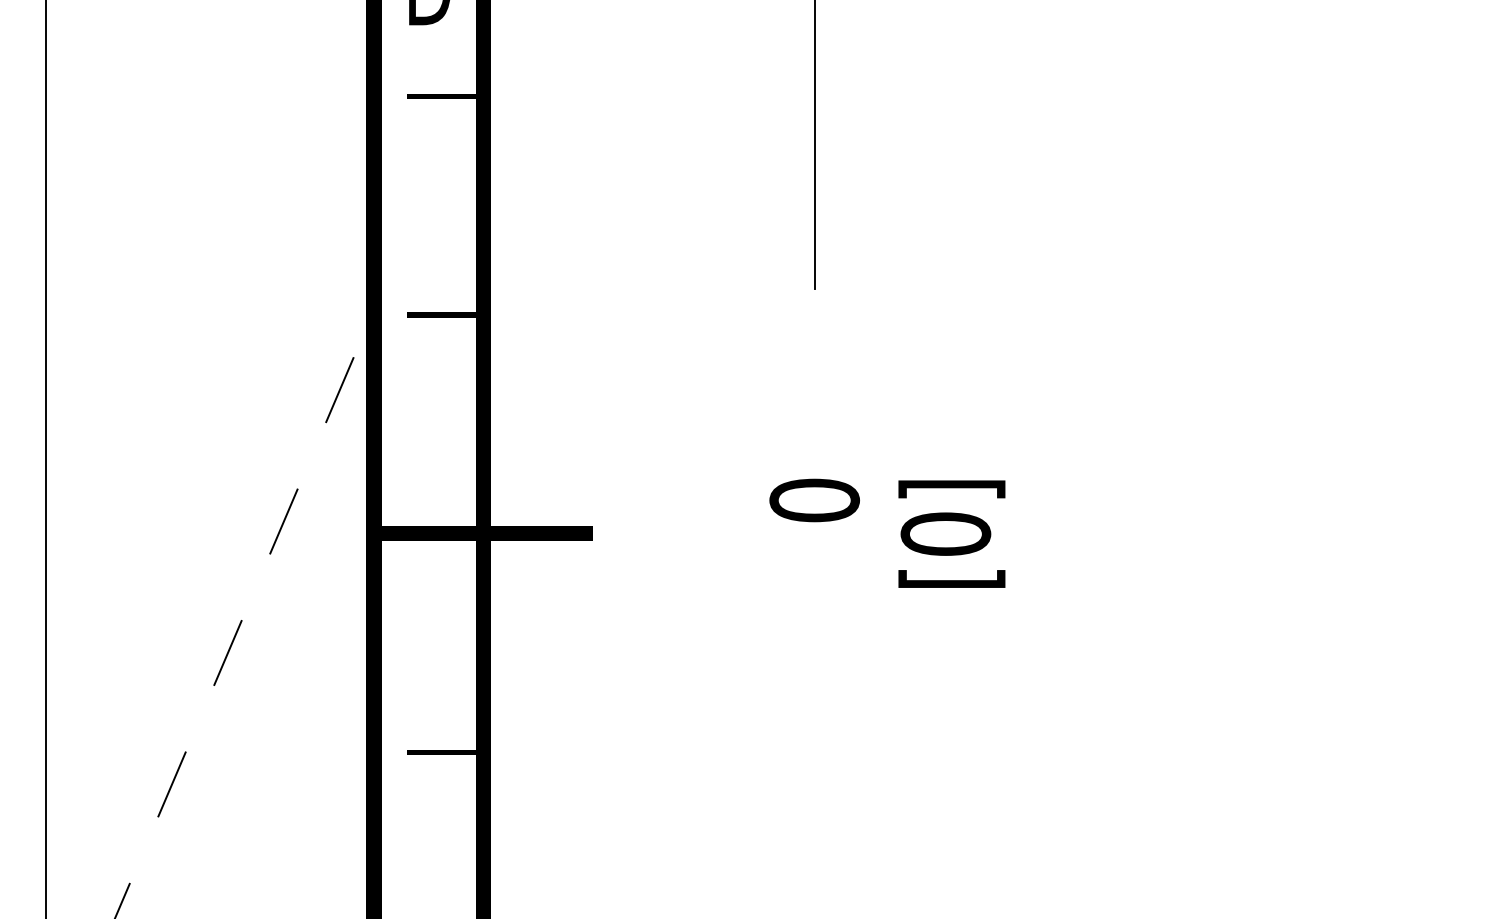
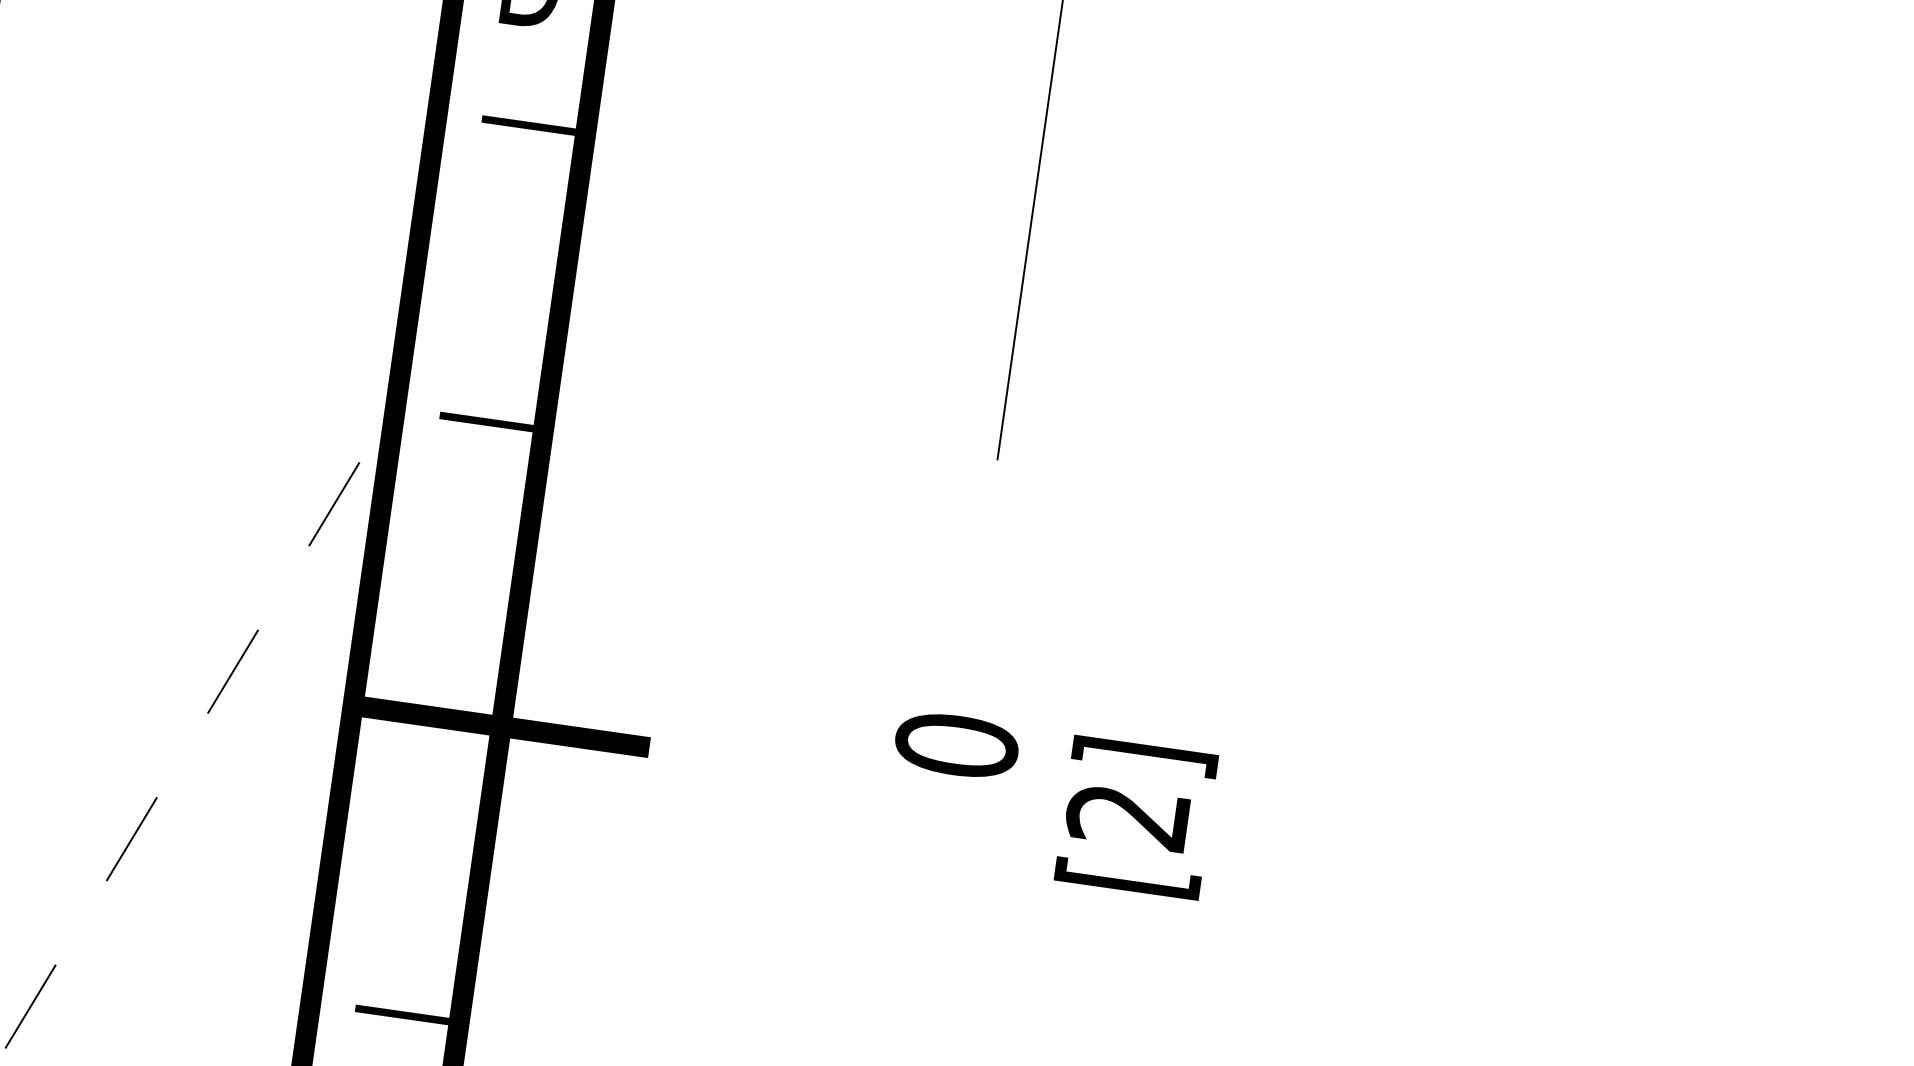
text: (945, 533) -> (1127, 815), [0] -> [2]

